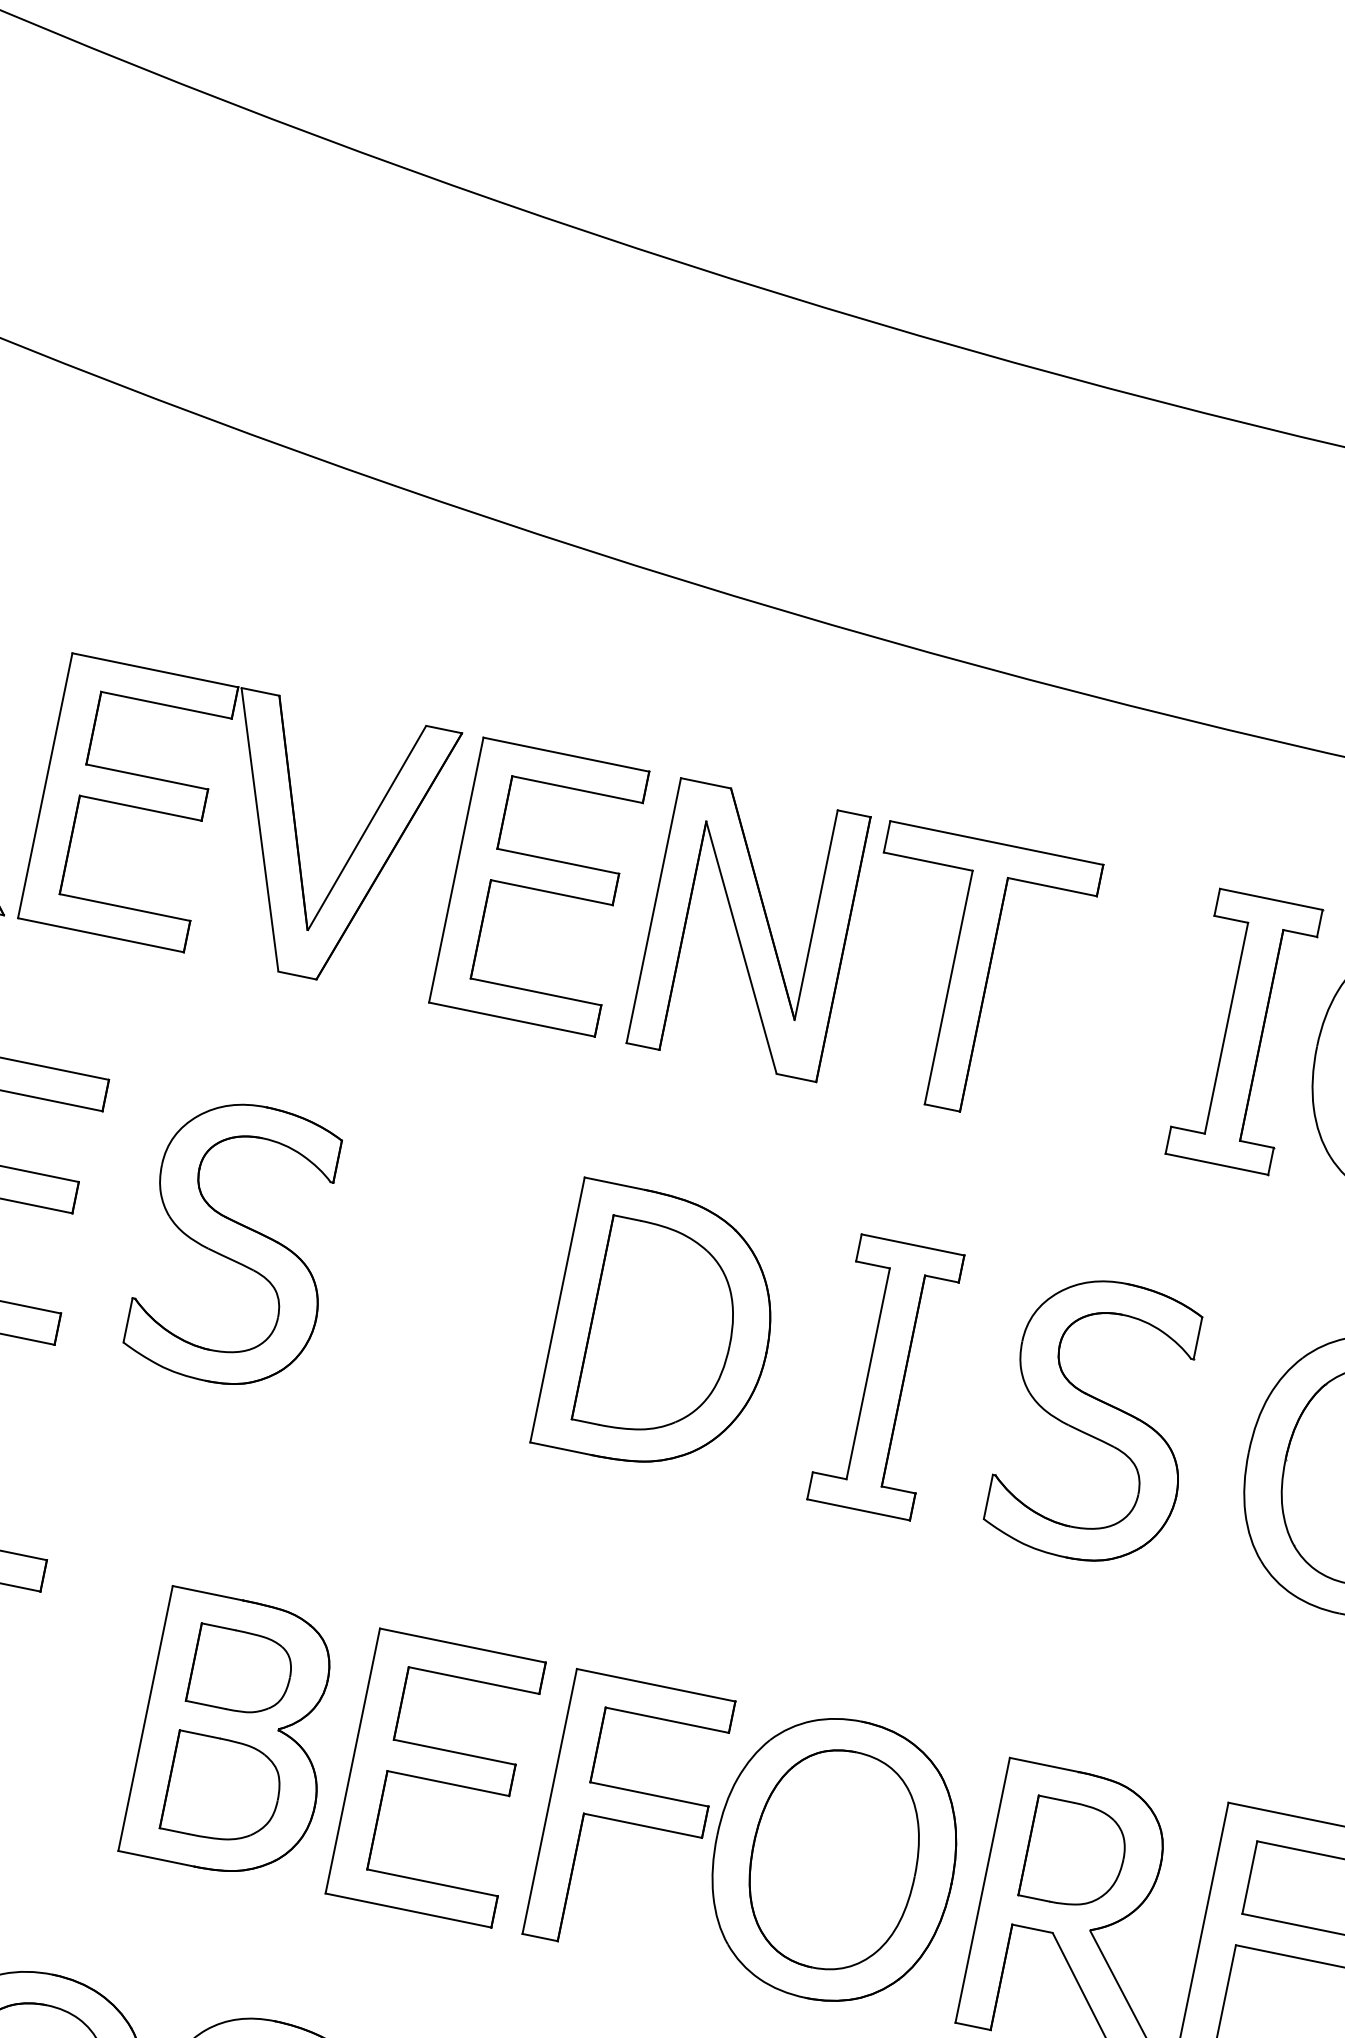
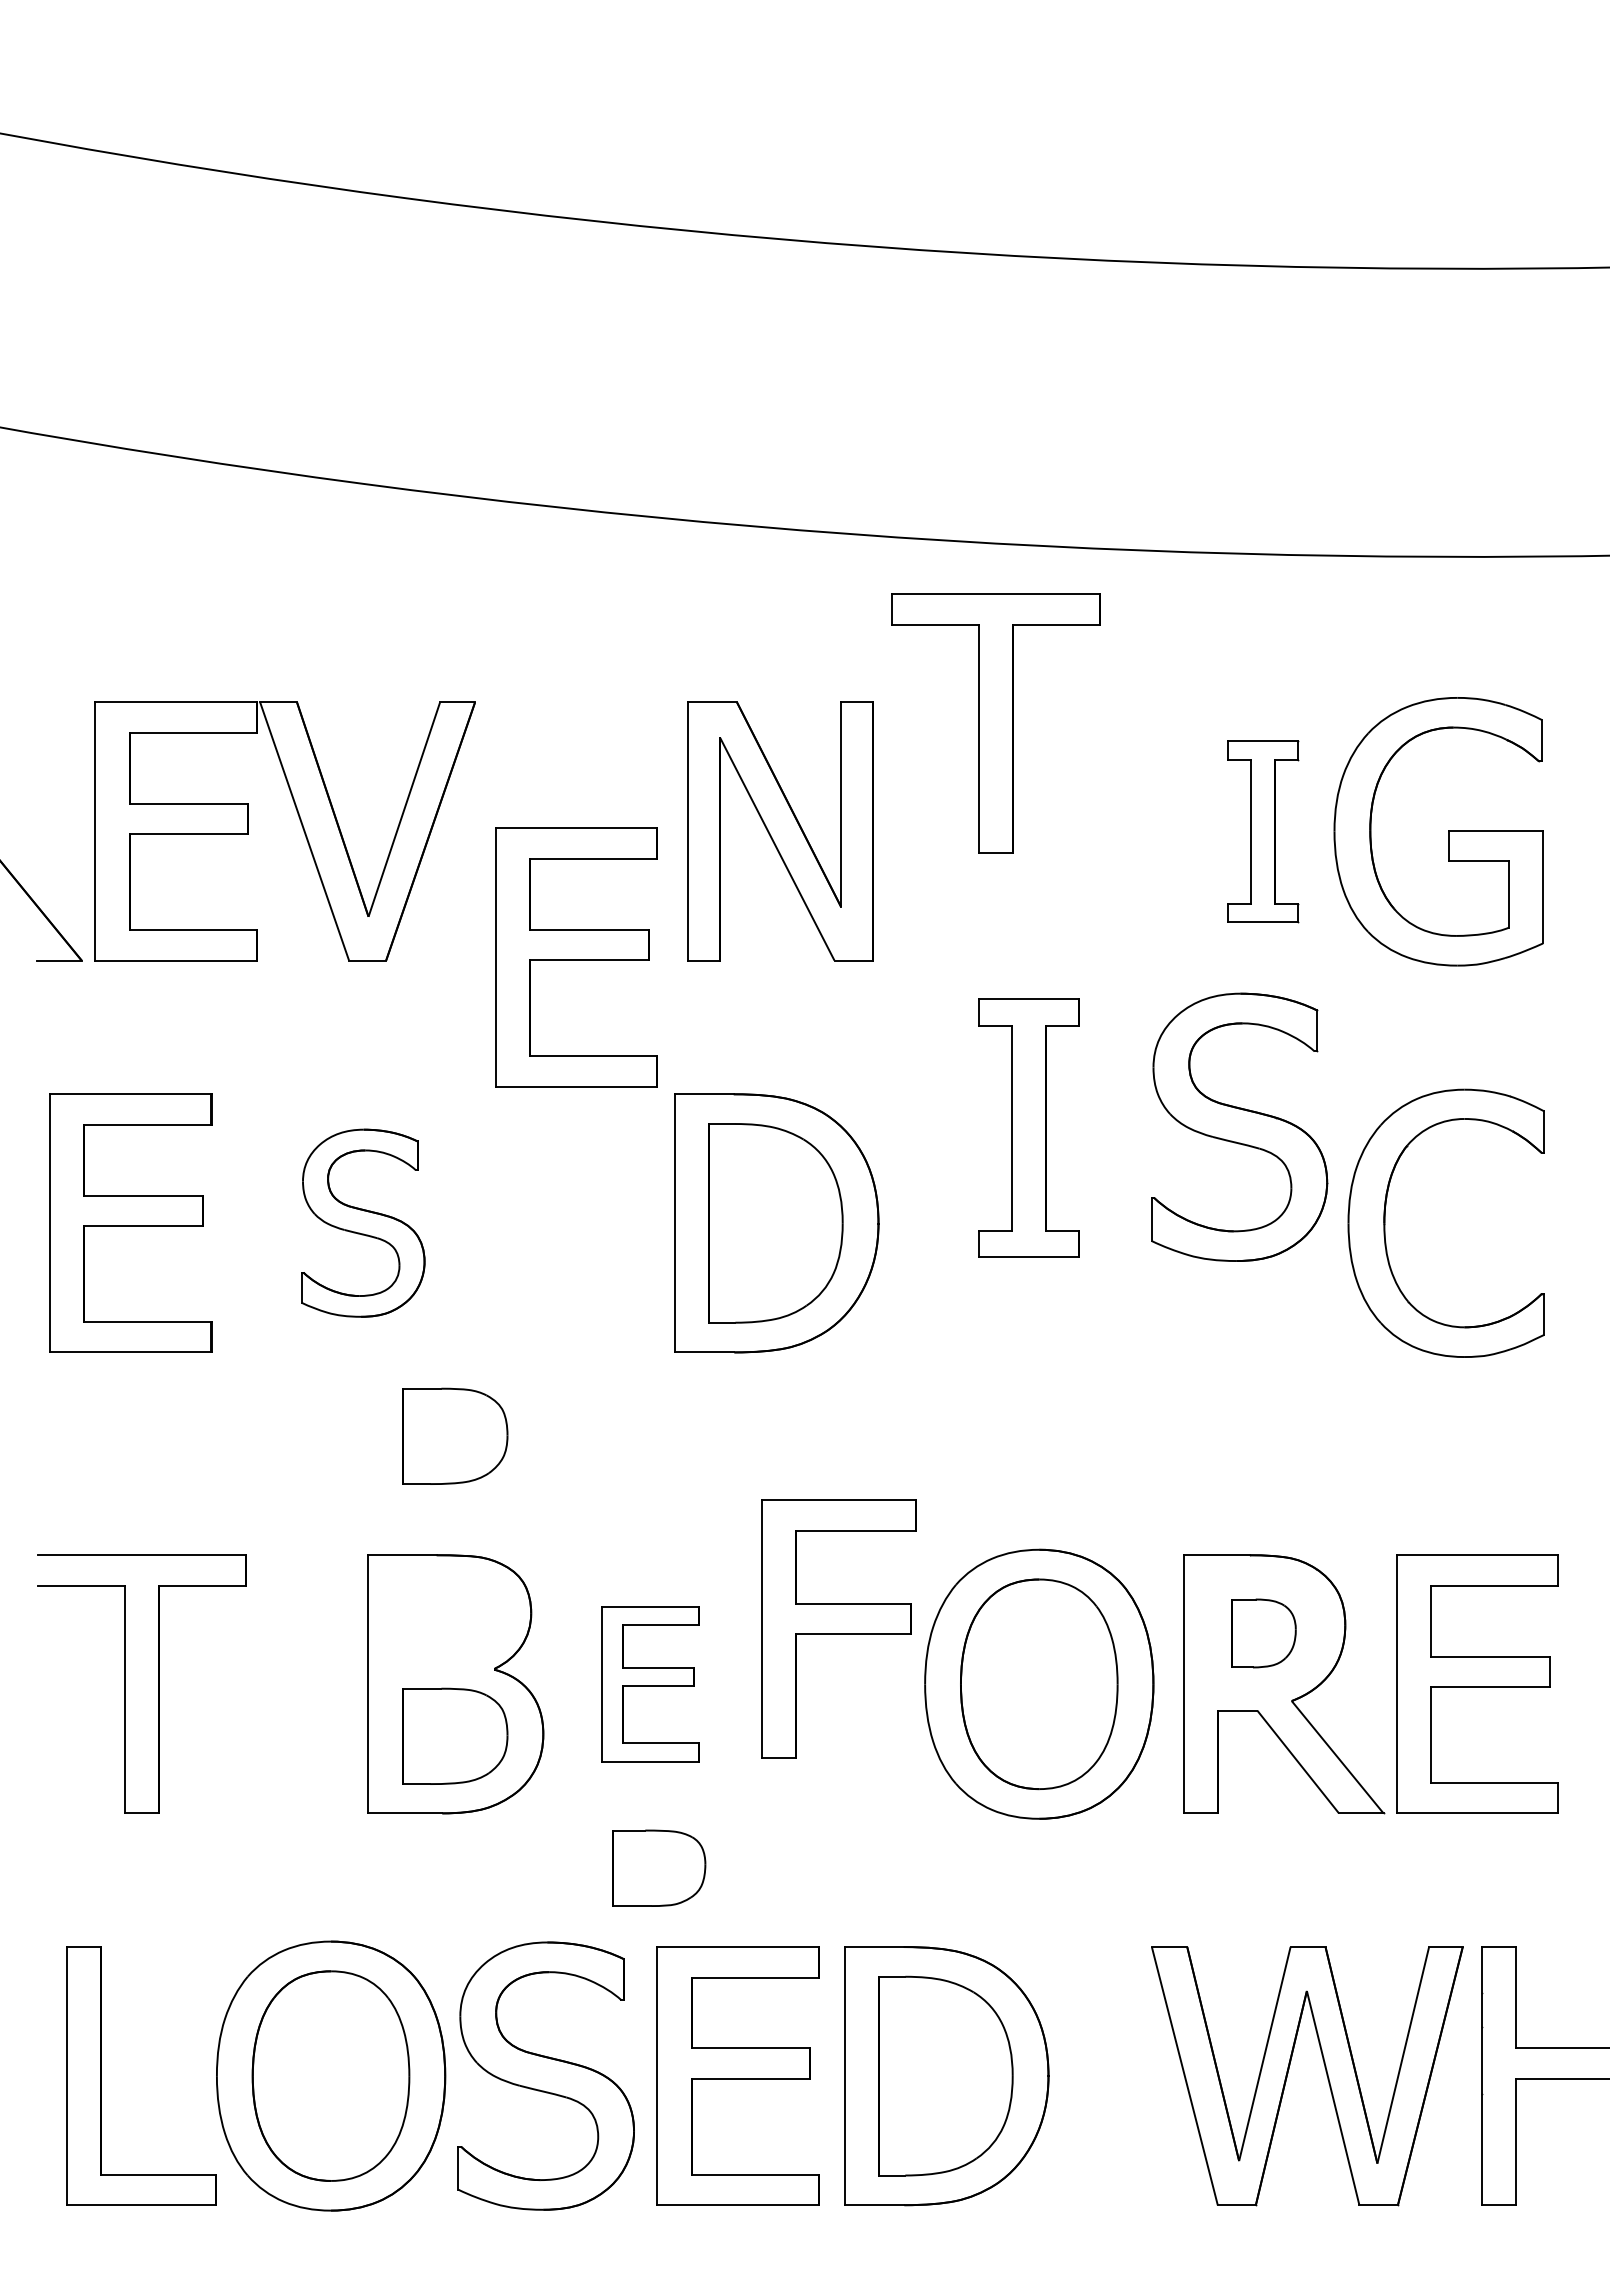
part: (539, 887) -> (576, 957), moved
part: (969, 975) -> (995, 723), moved
part: (1244, 1031) -> (1263, 831), size x0.7
part: (237, 1243) -> (362, 1222), size x0.7
part: (885, 1376) -> (1028, 1127), moved
part: (1098, 1420) -> (1239, 1126), moved
part: (287, 1481) -> (455, 1435), added
part: (242, 1671) -> (659, 1867), moved
part: (435, 1777) -> (650, 1683), size x0.6
part: (628, 1816) -> (838, 1628), moved
part: (1075, 1854) -> (1263, 1633), size x0.7

